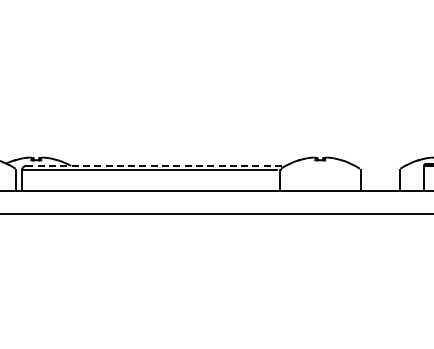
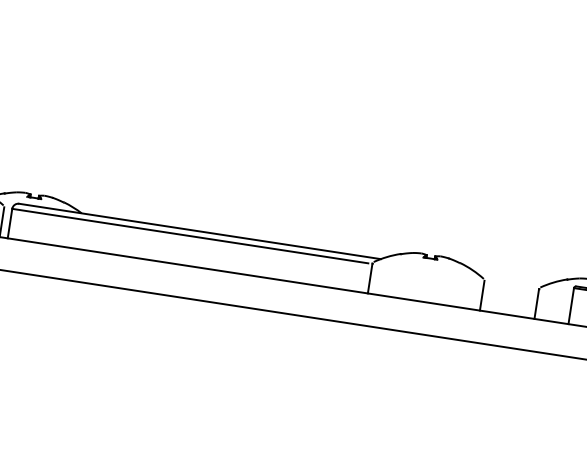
line: (156, 165) -> (200, 230), dashed -> solid

